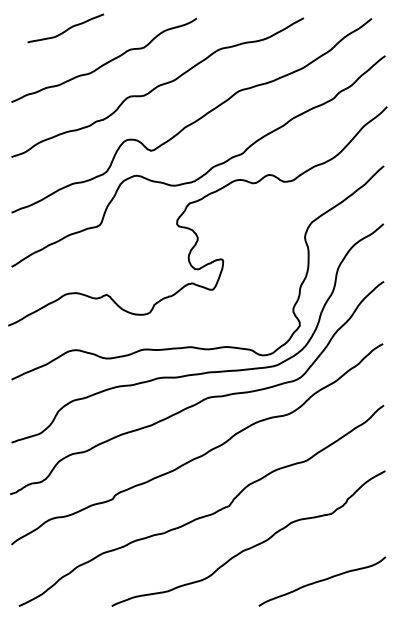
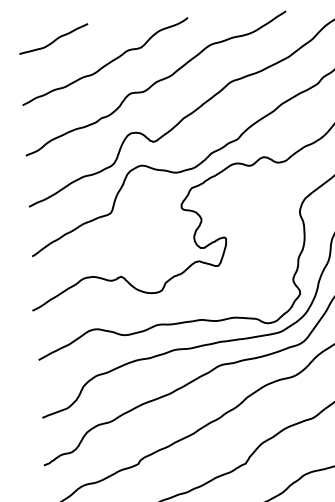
curve: (66, 29) -> (54, 40), moved

